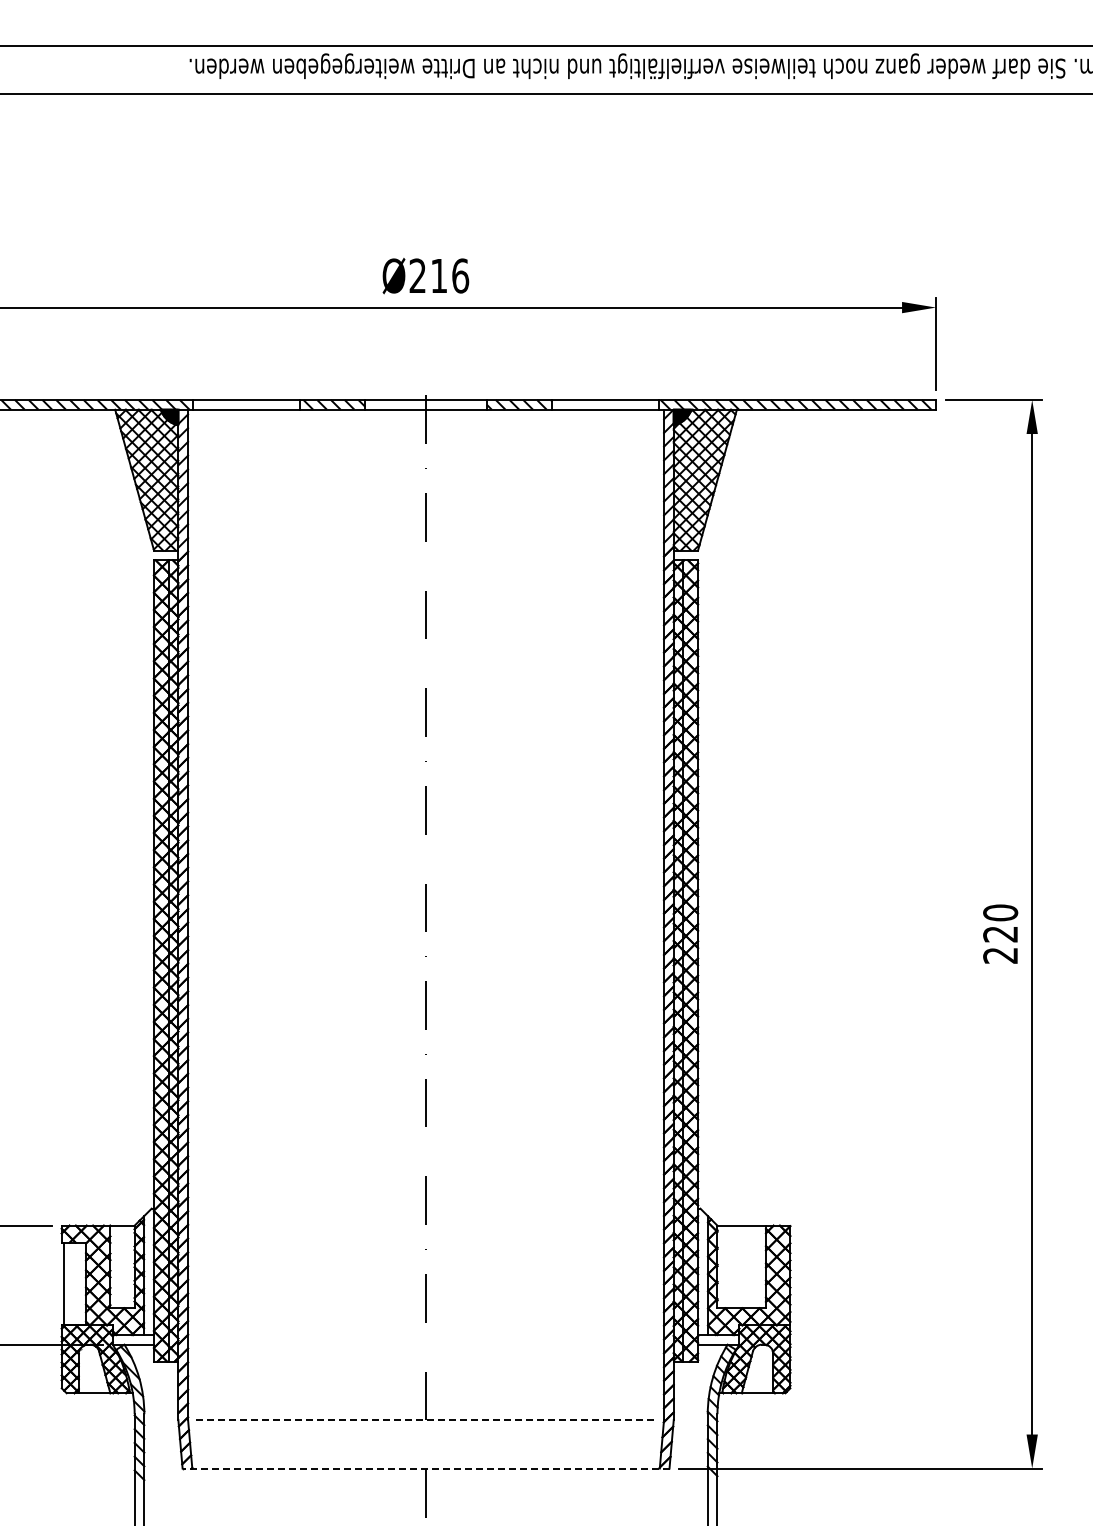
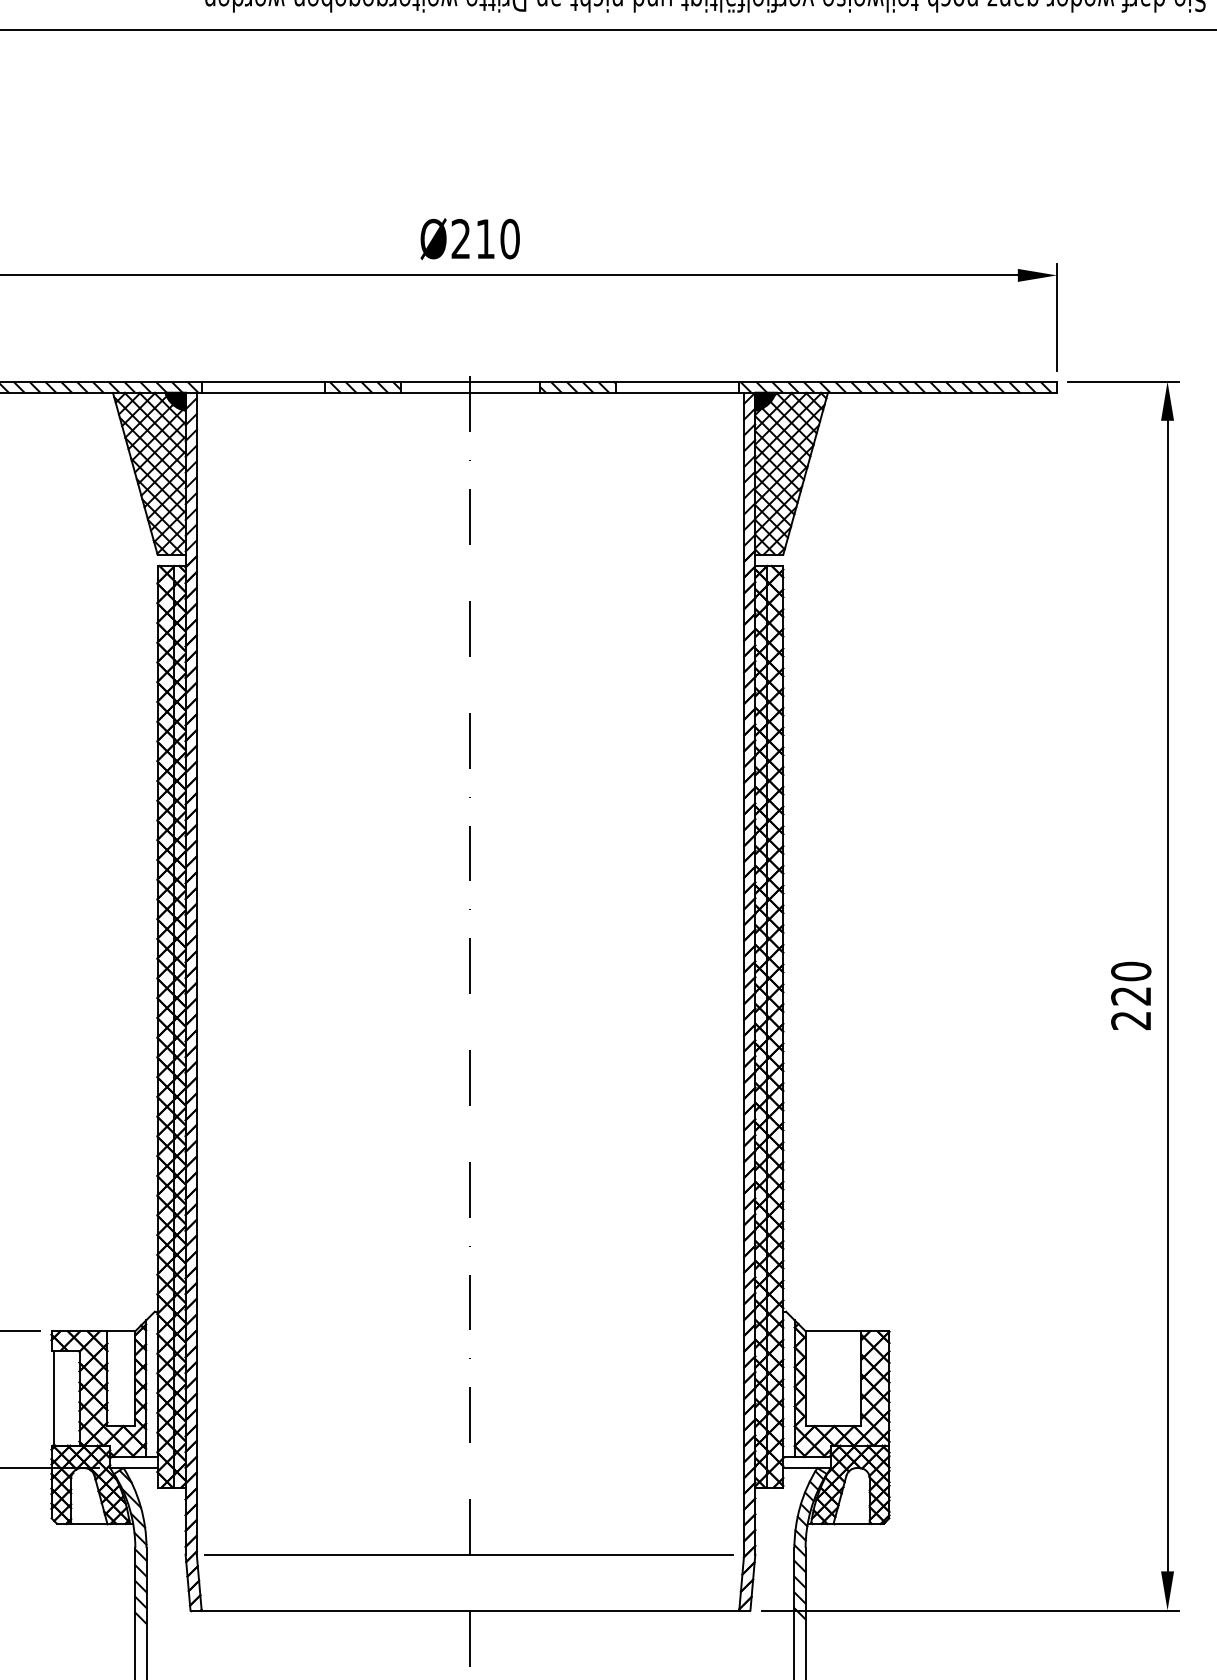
text: (460, 275) -> (510, 238), Ø216 -> Ø210
line: (424, 1419) -> (468, 1554), dashed -> solid
line: (425, 1468) -> (469, 1610), dashed -> solid

